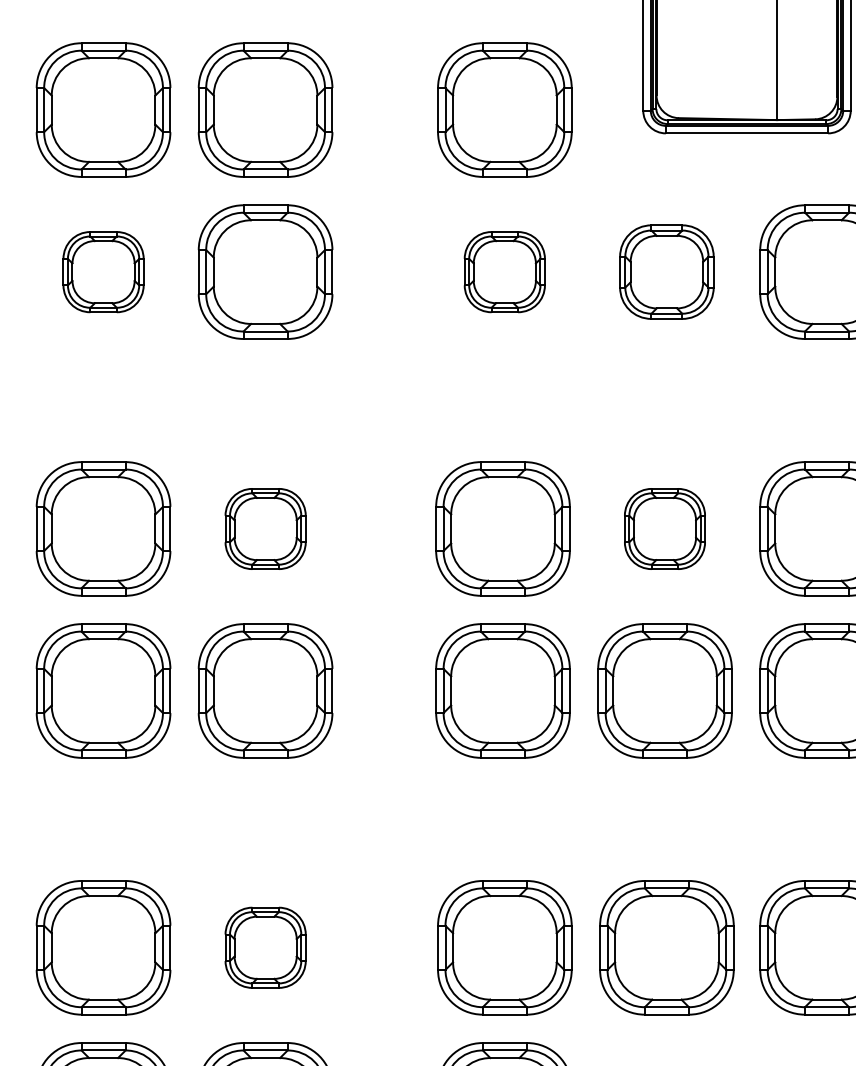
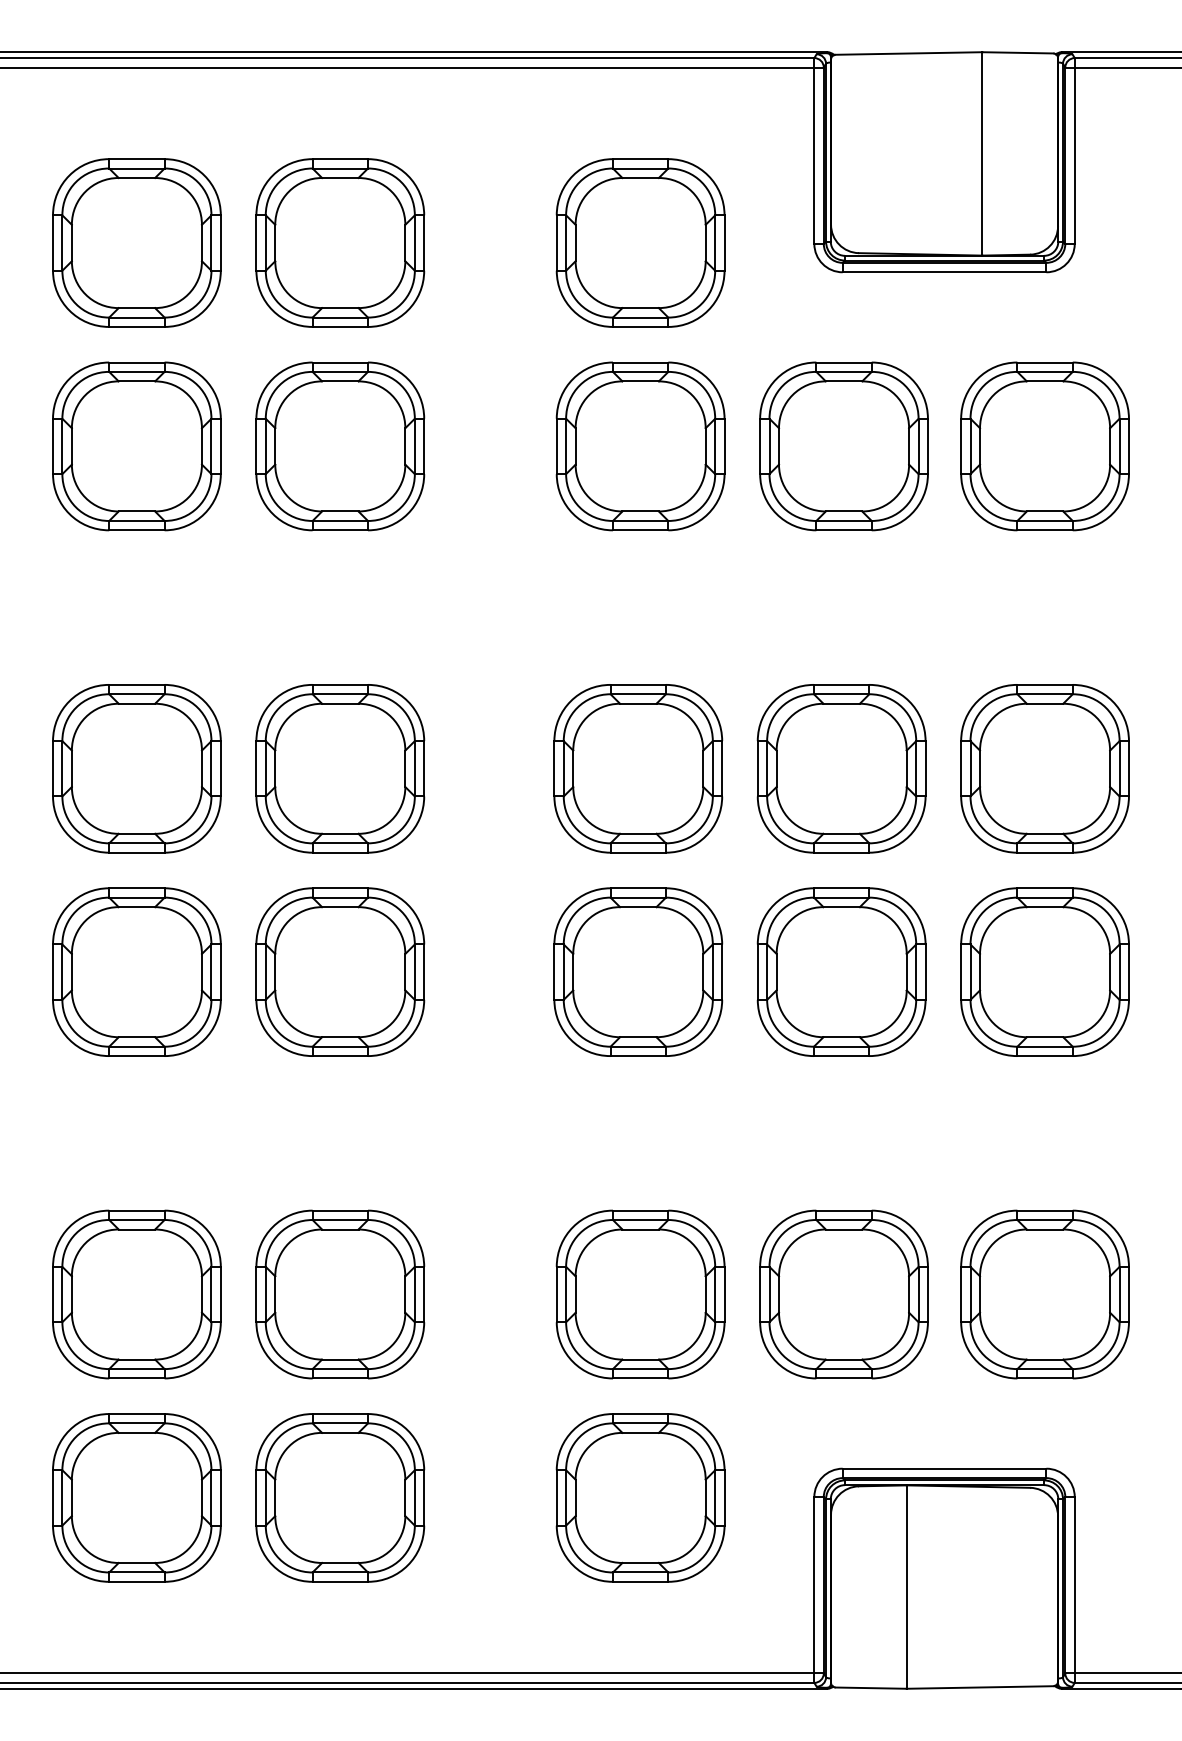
part: (103, 272) -> (136, 446), size x1.67
part: (504, 272) -> (640, 446), size x1.67
part: (666, 272) -> (843, 446), size x1.43
part: (265, 528) -> (340, 768), size x1.67
part: (664, 528) -> (841, 768), size x1.67
part: (265, 947) -> (340, 1294), size x1.67

